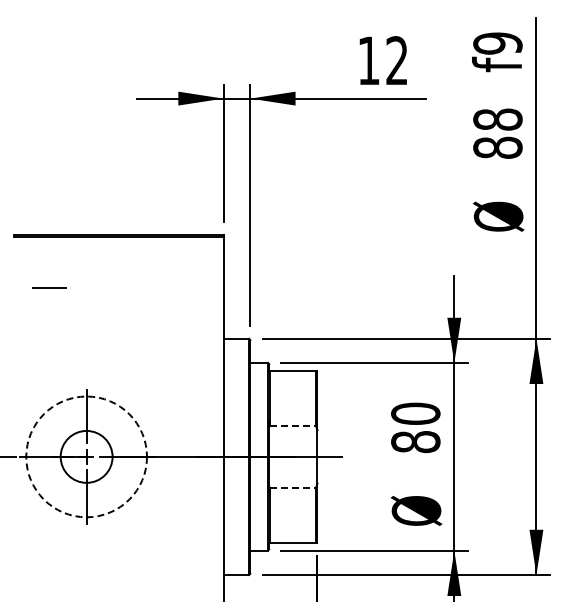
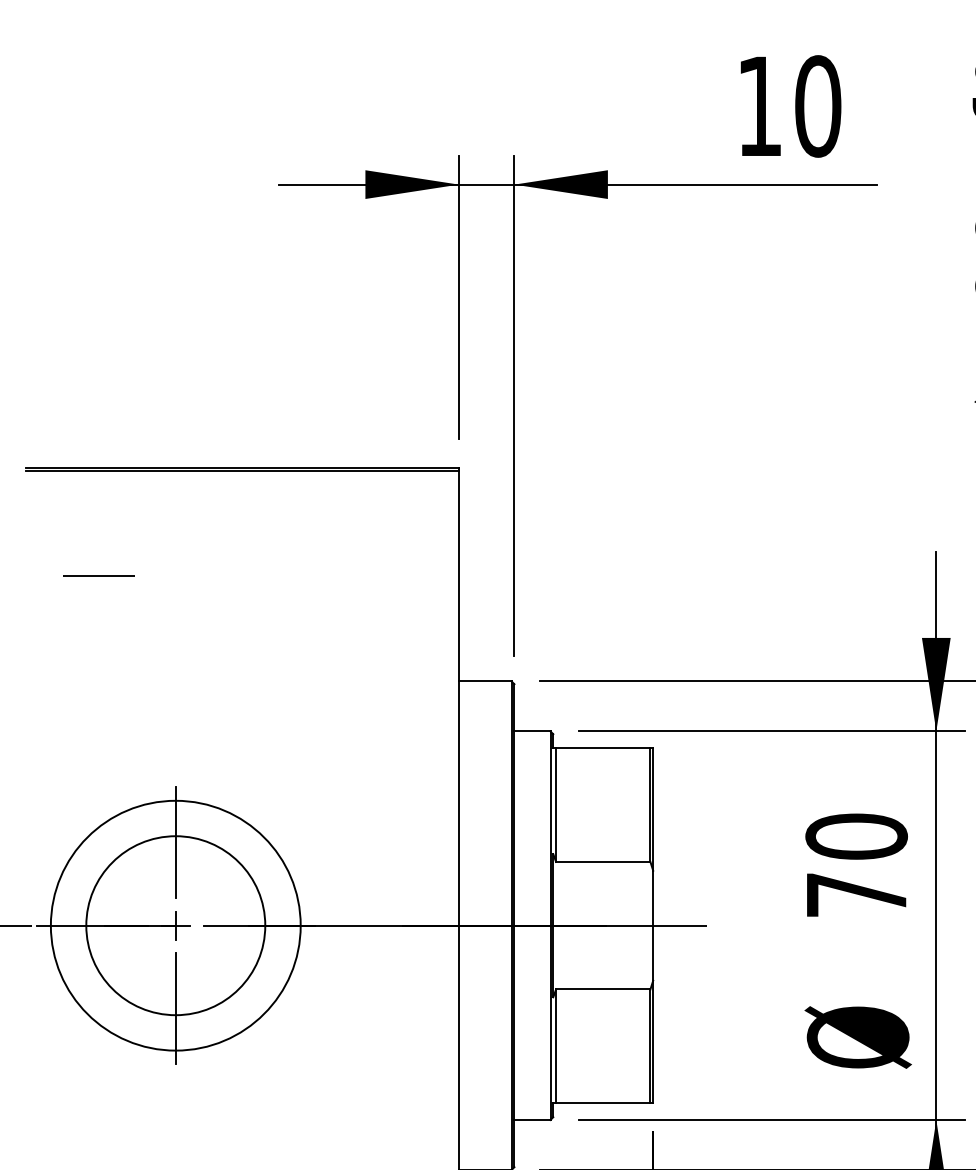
text: (397, 60) -> (818, 105), 12 -> 10
line: (293, 426) -> (603, 862), dashed -> solid
text: (415, 442) -> (856, 895), 80 -> 70
circle: (86, 456) -> (175, 924), dashed -> solid
circle: (86, 456) -> (175, 924), size x1.67
line: (293, 487) -> (603, 988), dashed -> solid

